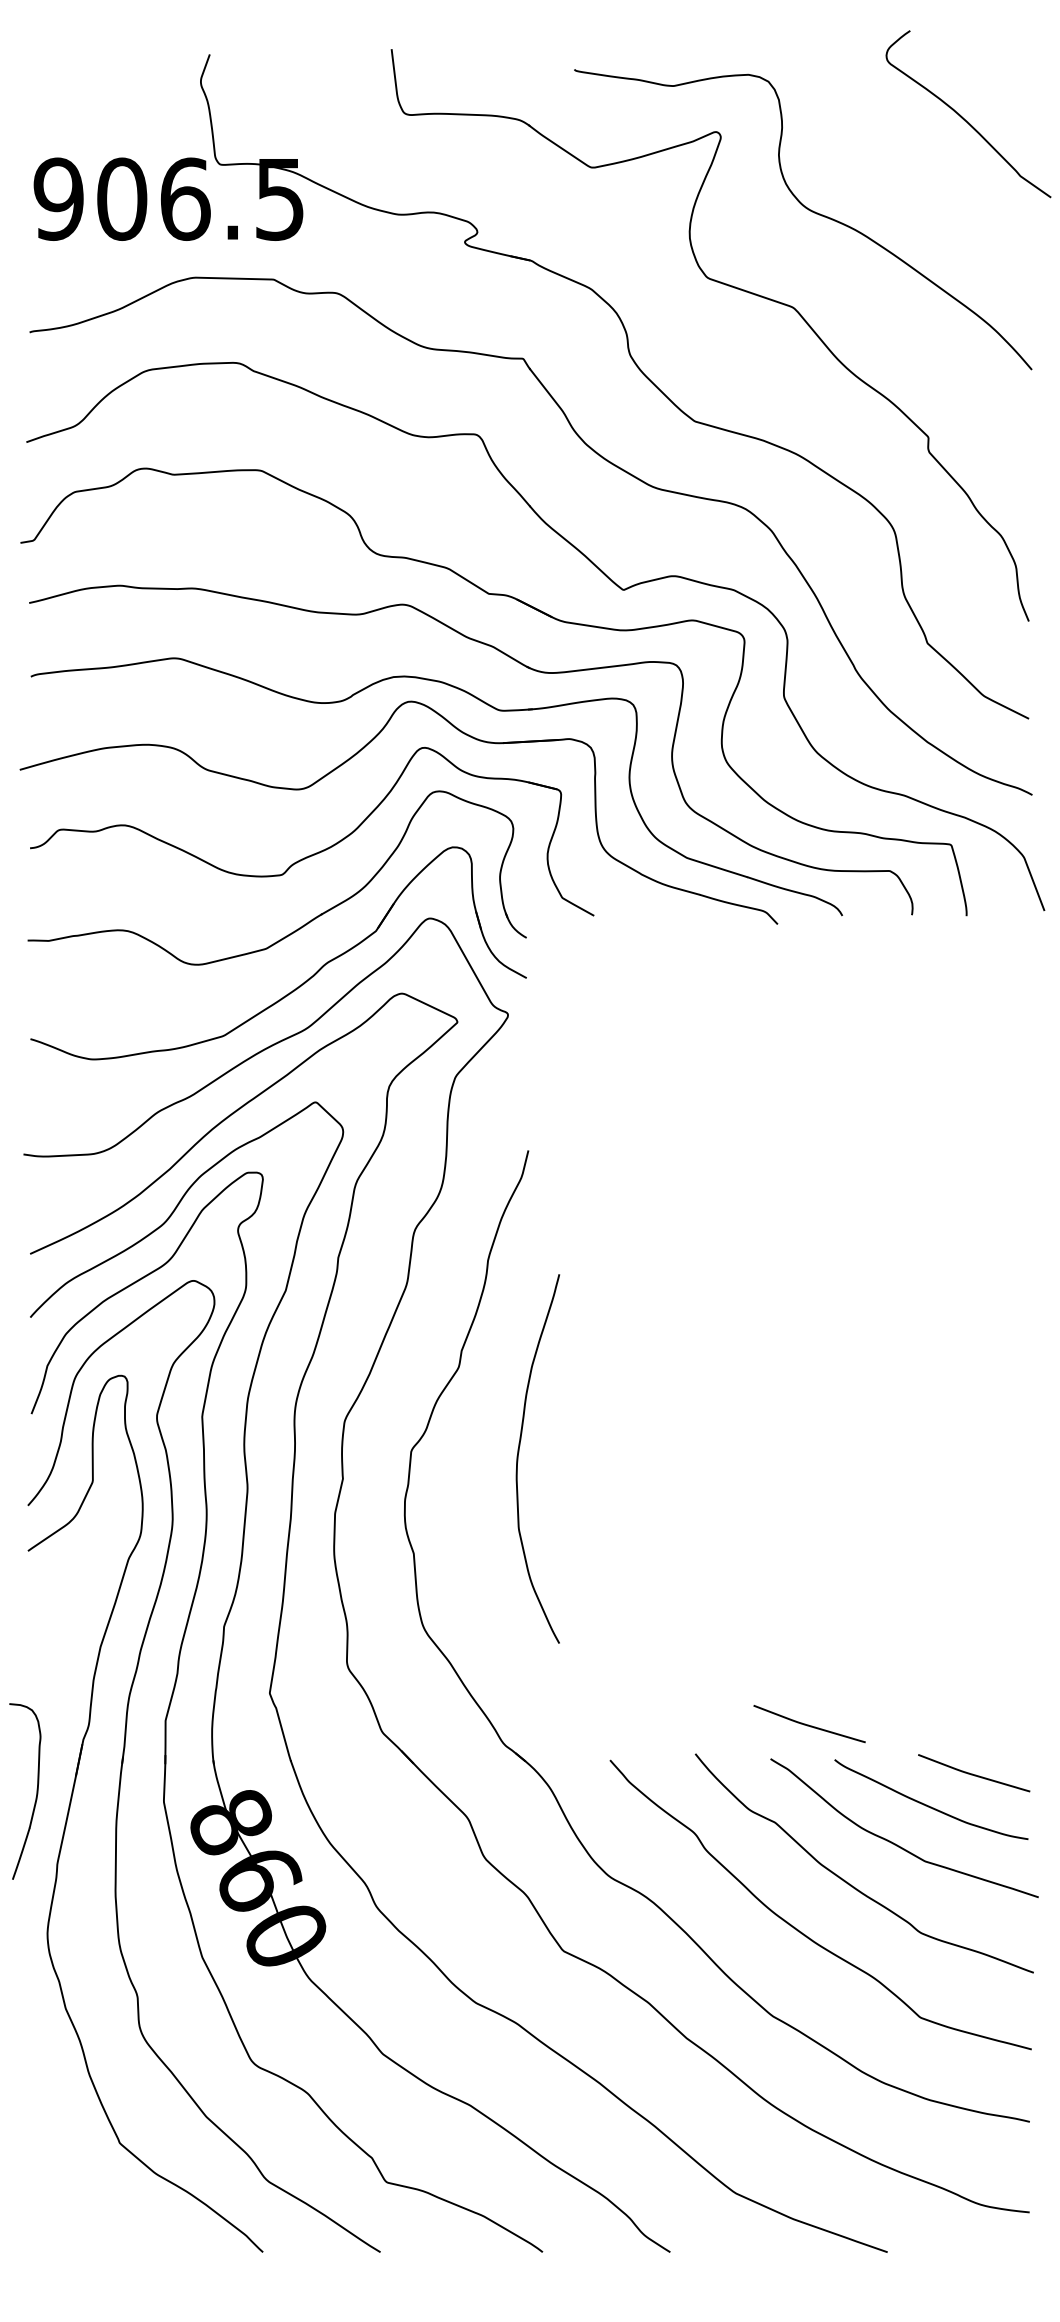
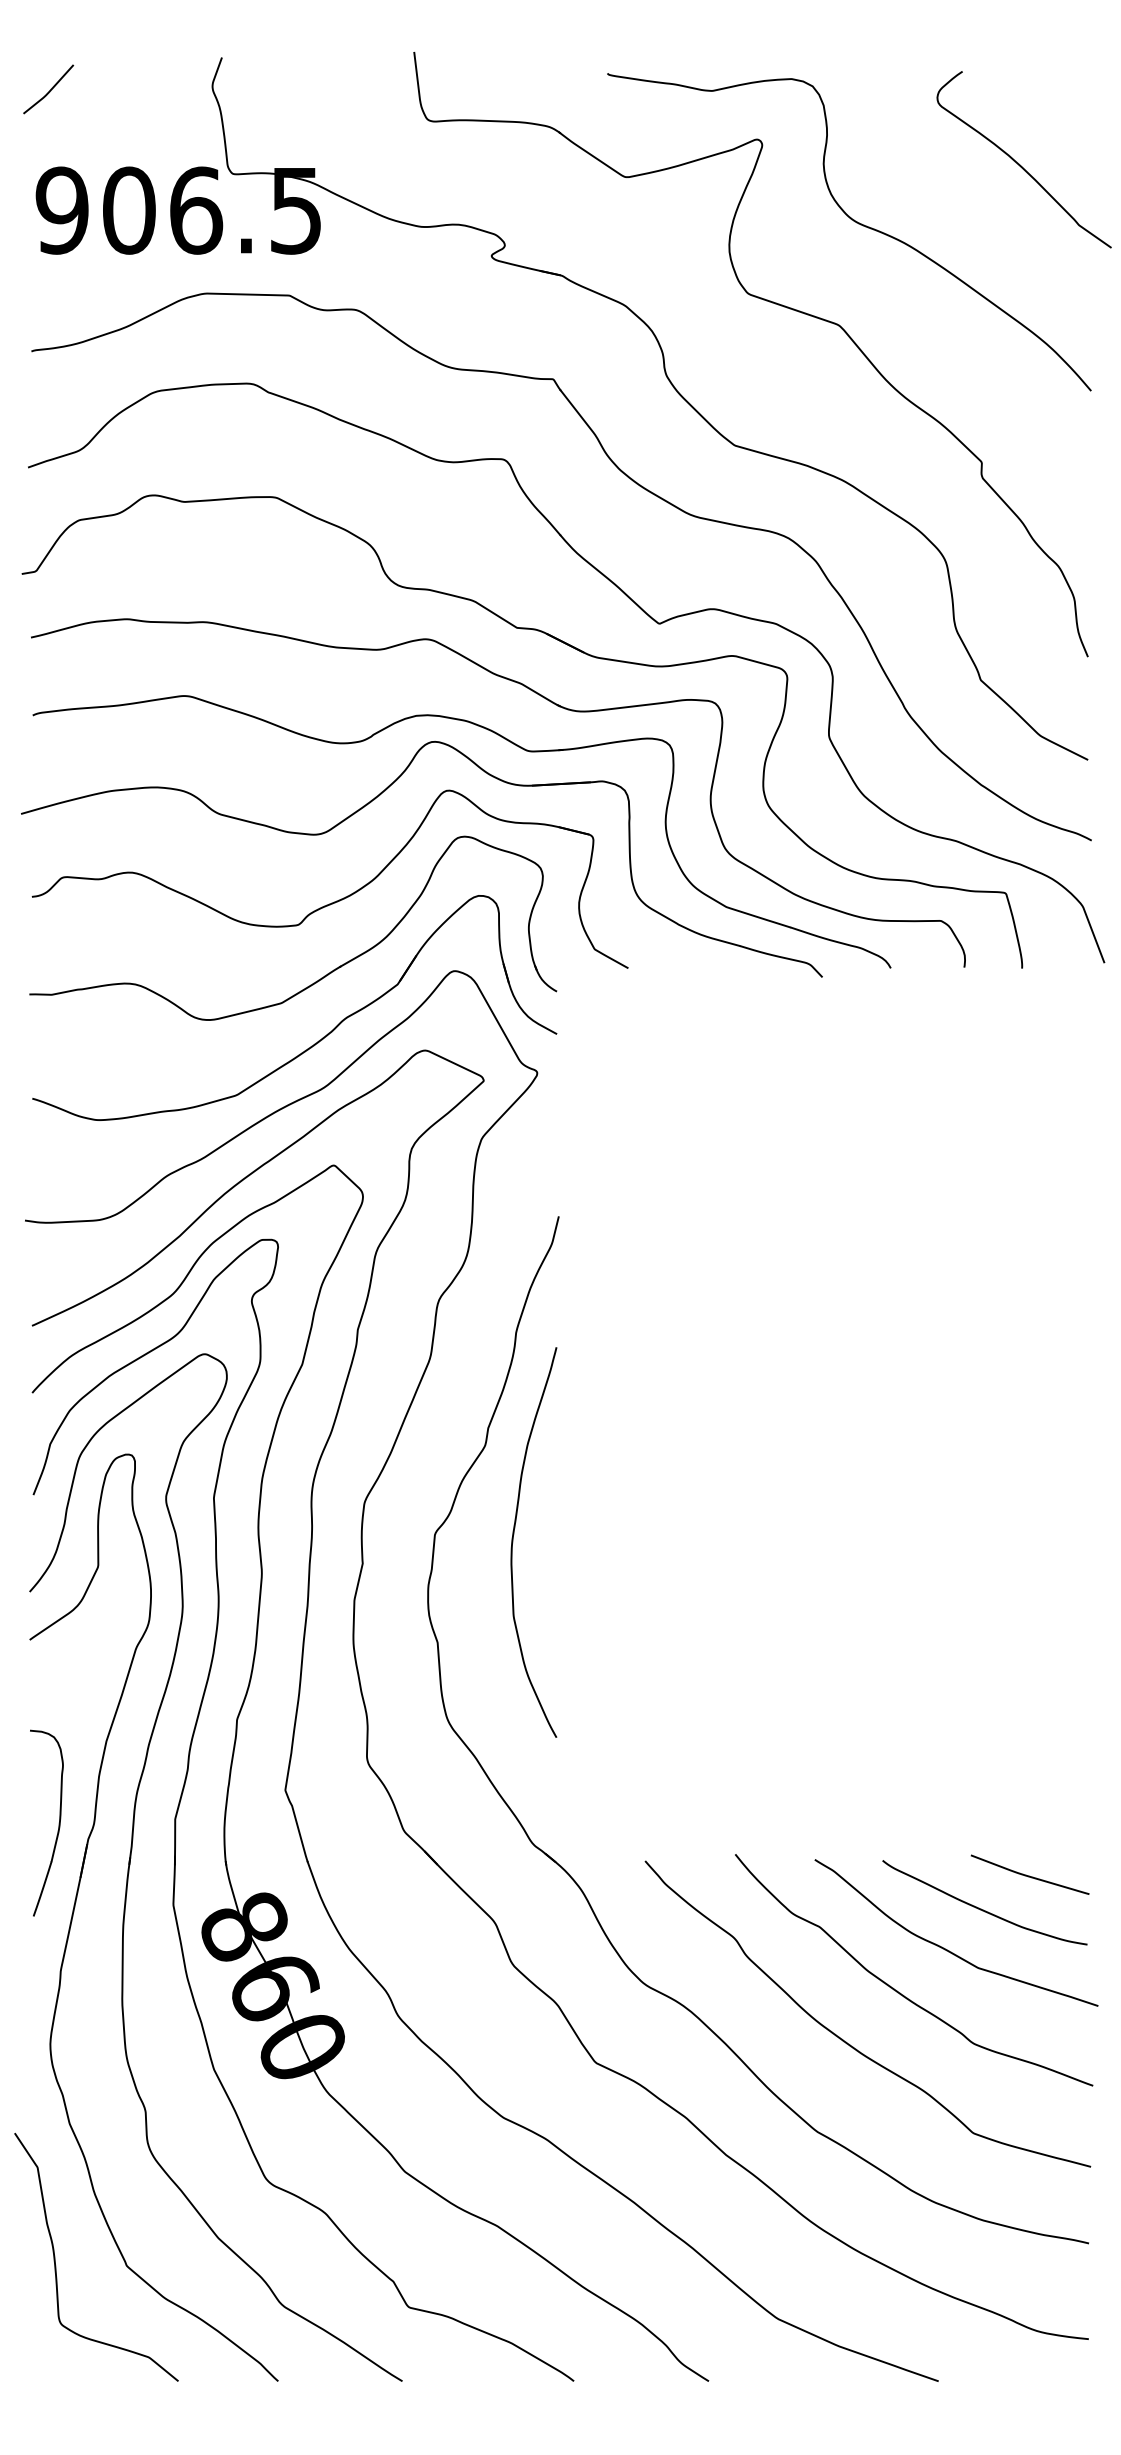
curve: (46, 85) -> (49, 90), added
curve: (964, 117) -> (1019, 163), moved
curve: (518, 1458) -> (513, 1542), moved
curve: (809, 1724) -> (855, 1823), removed
part: (36, 1791) -> (58, 1823), moved
curve: (52, 2134) -> (55, 2256), added

